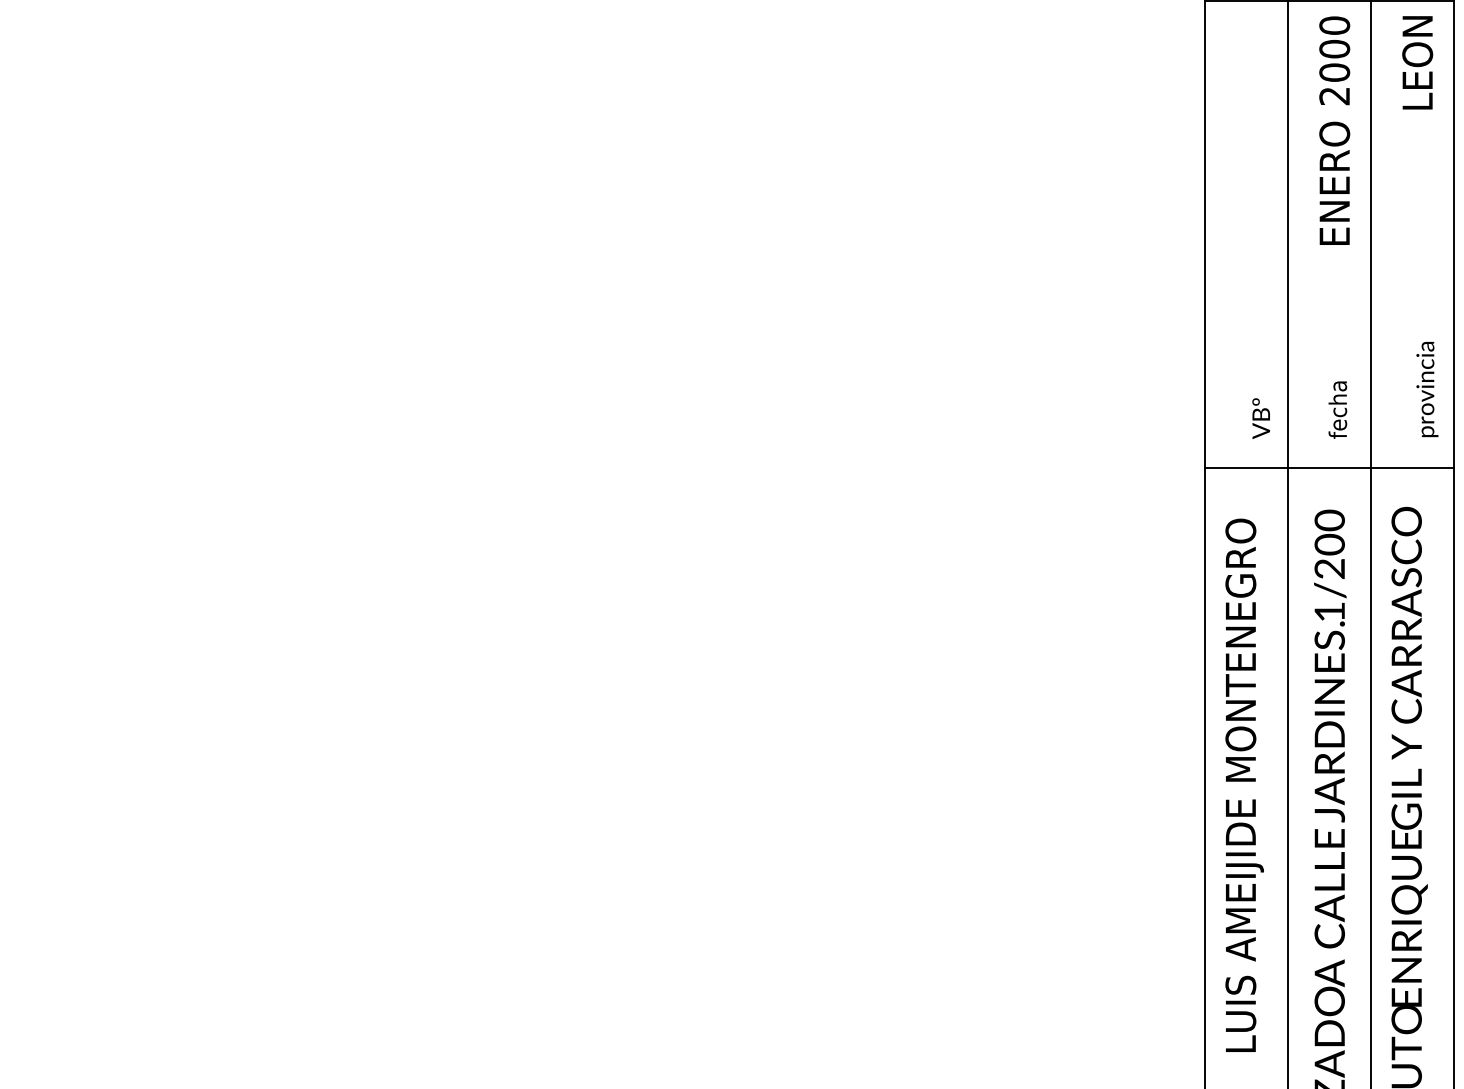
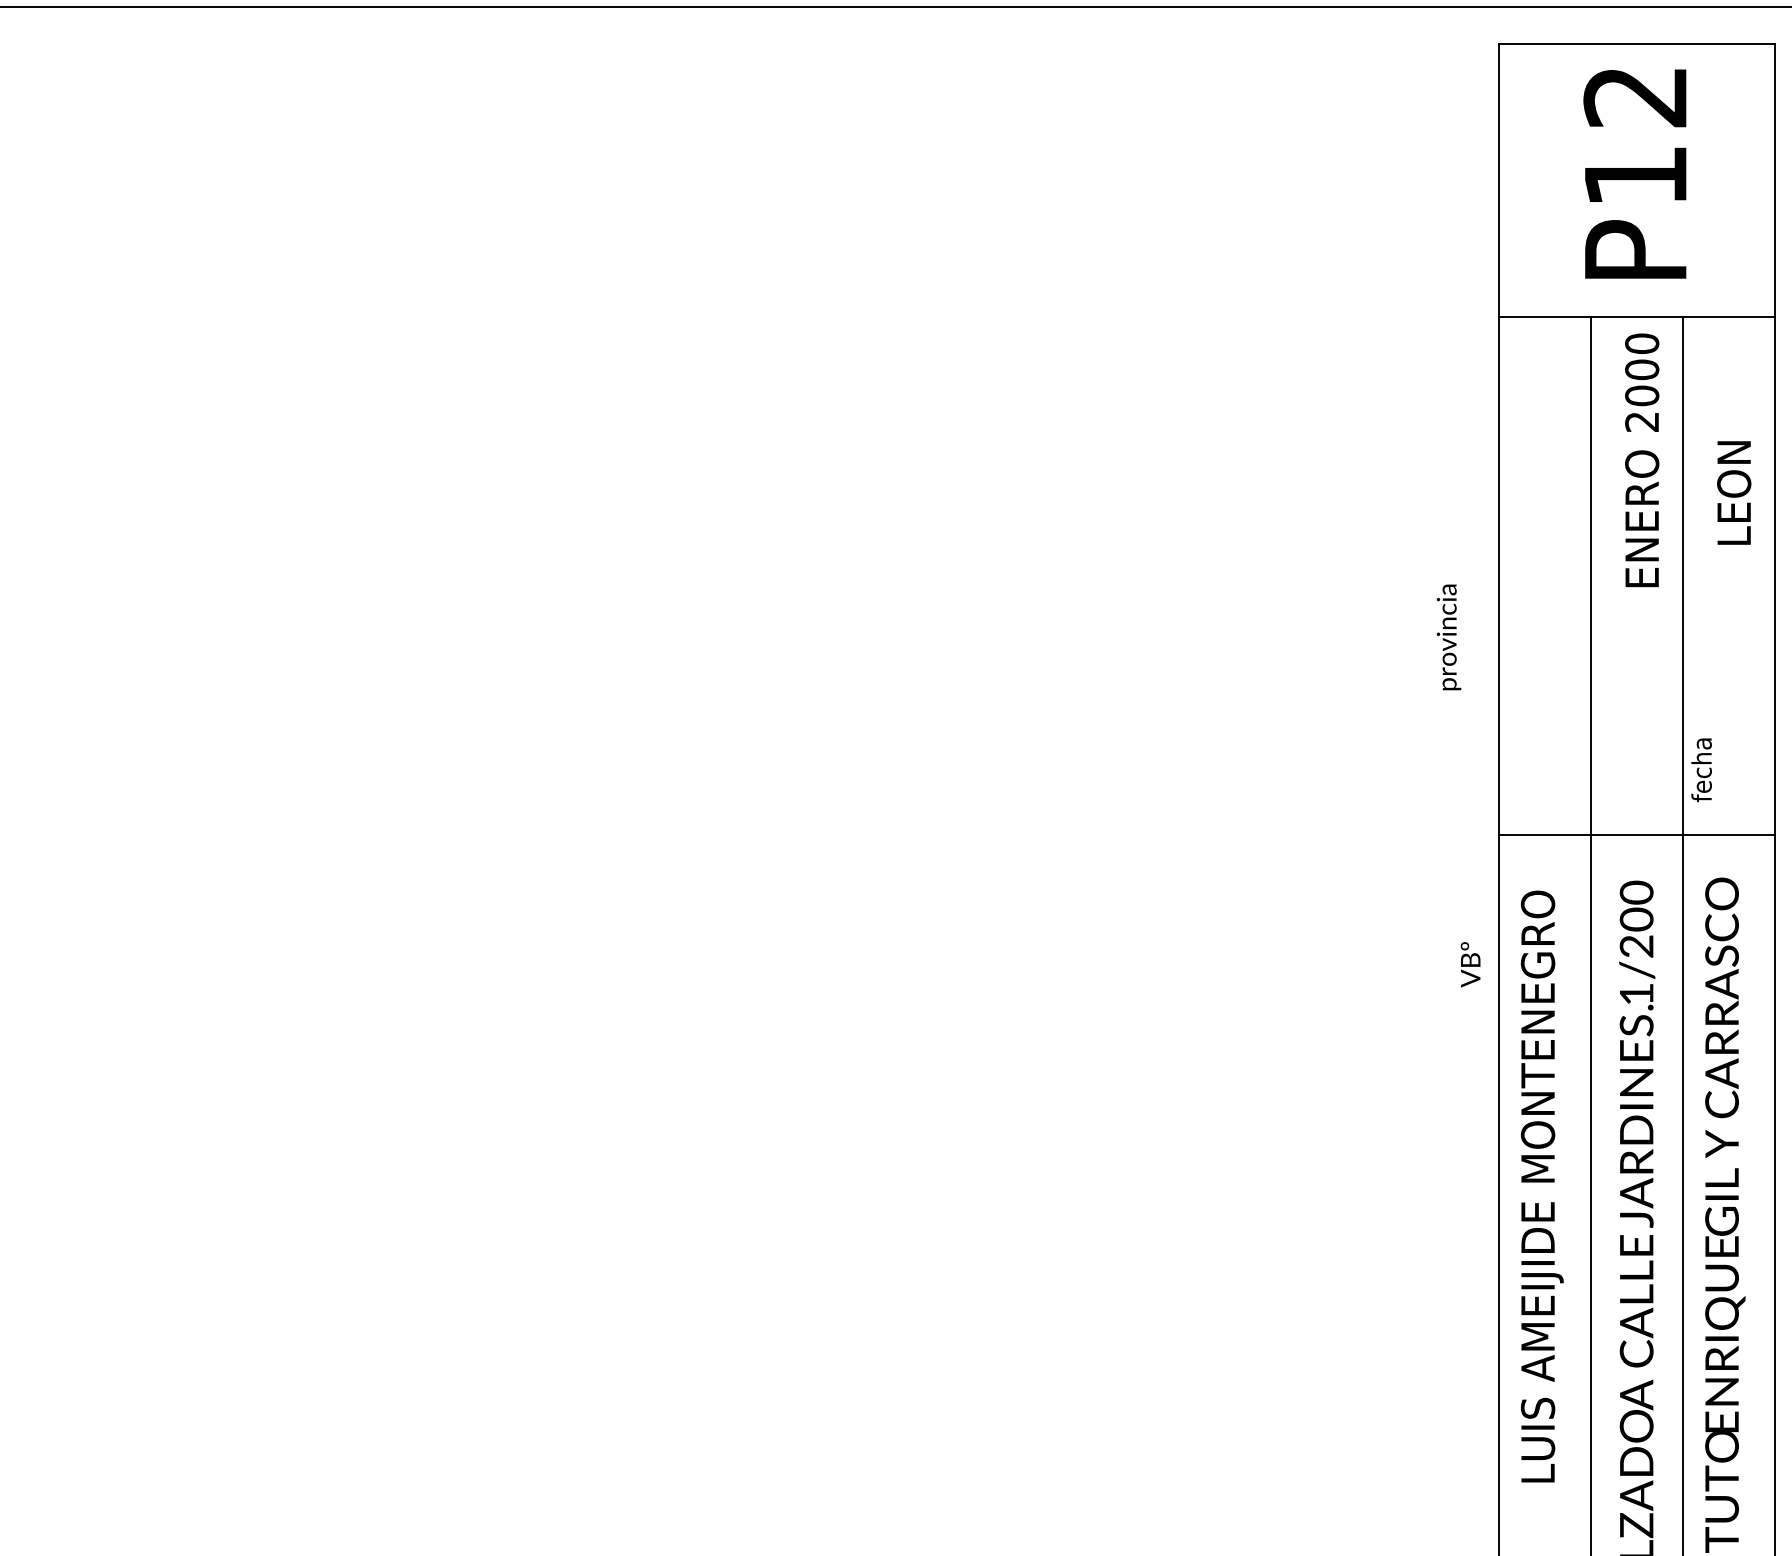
text: (1417, 62) -> (1734, 492), moved
text: (1426, 389) -> (1448, 637), moved
text: (1337, 410) -> (1701, 770), moved
text: (1261, 418) -> (1470, 964), moved

